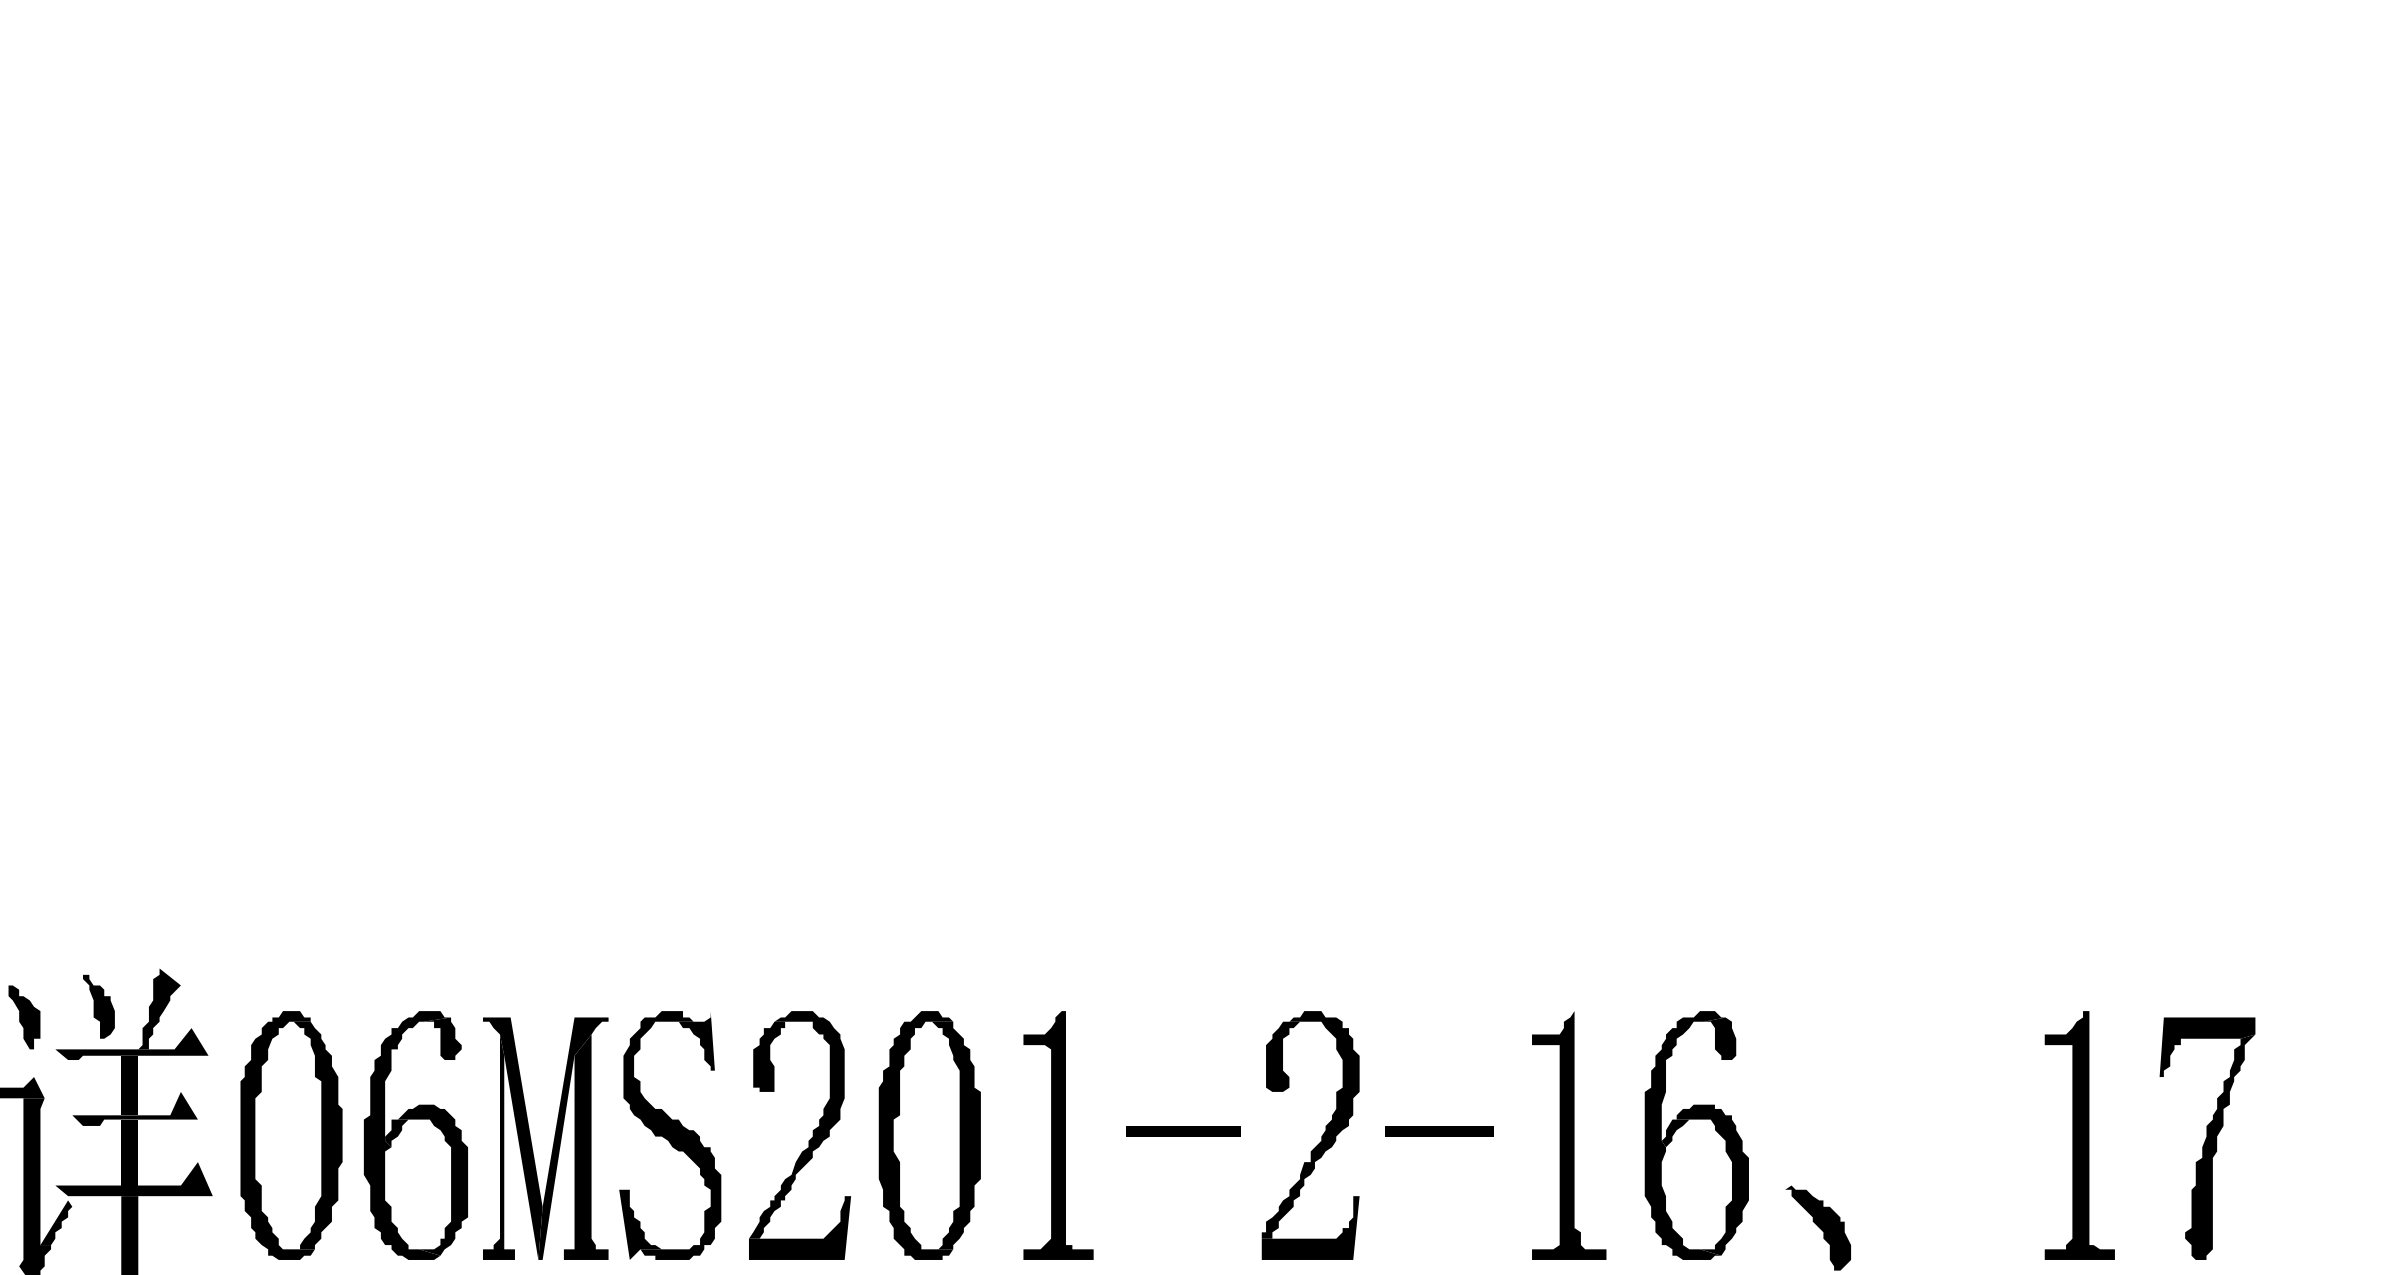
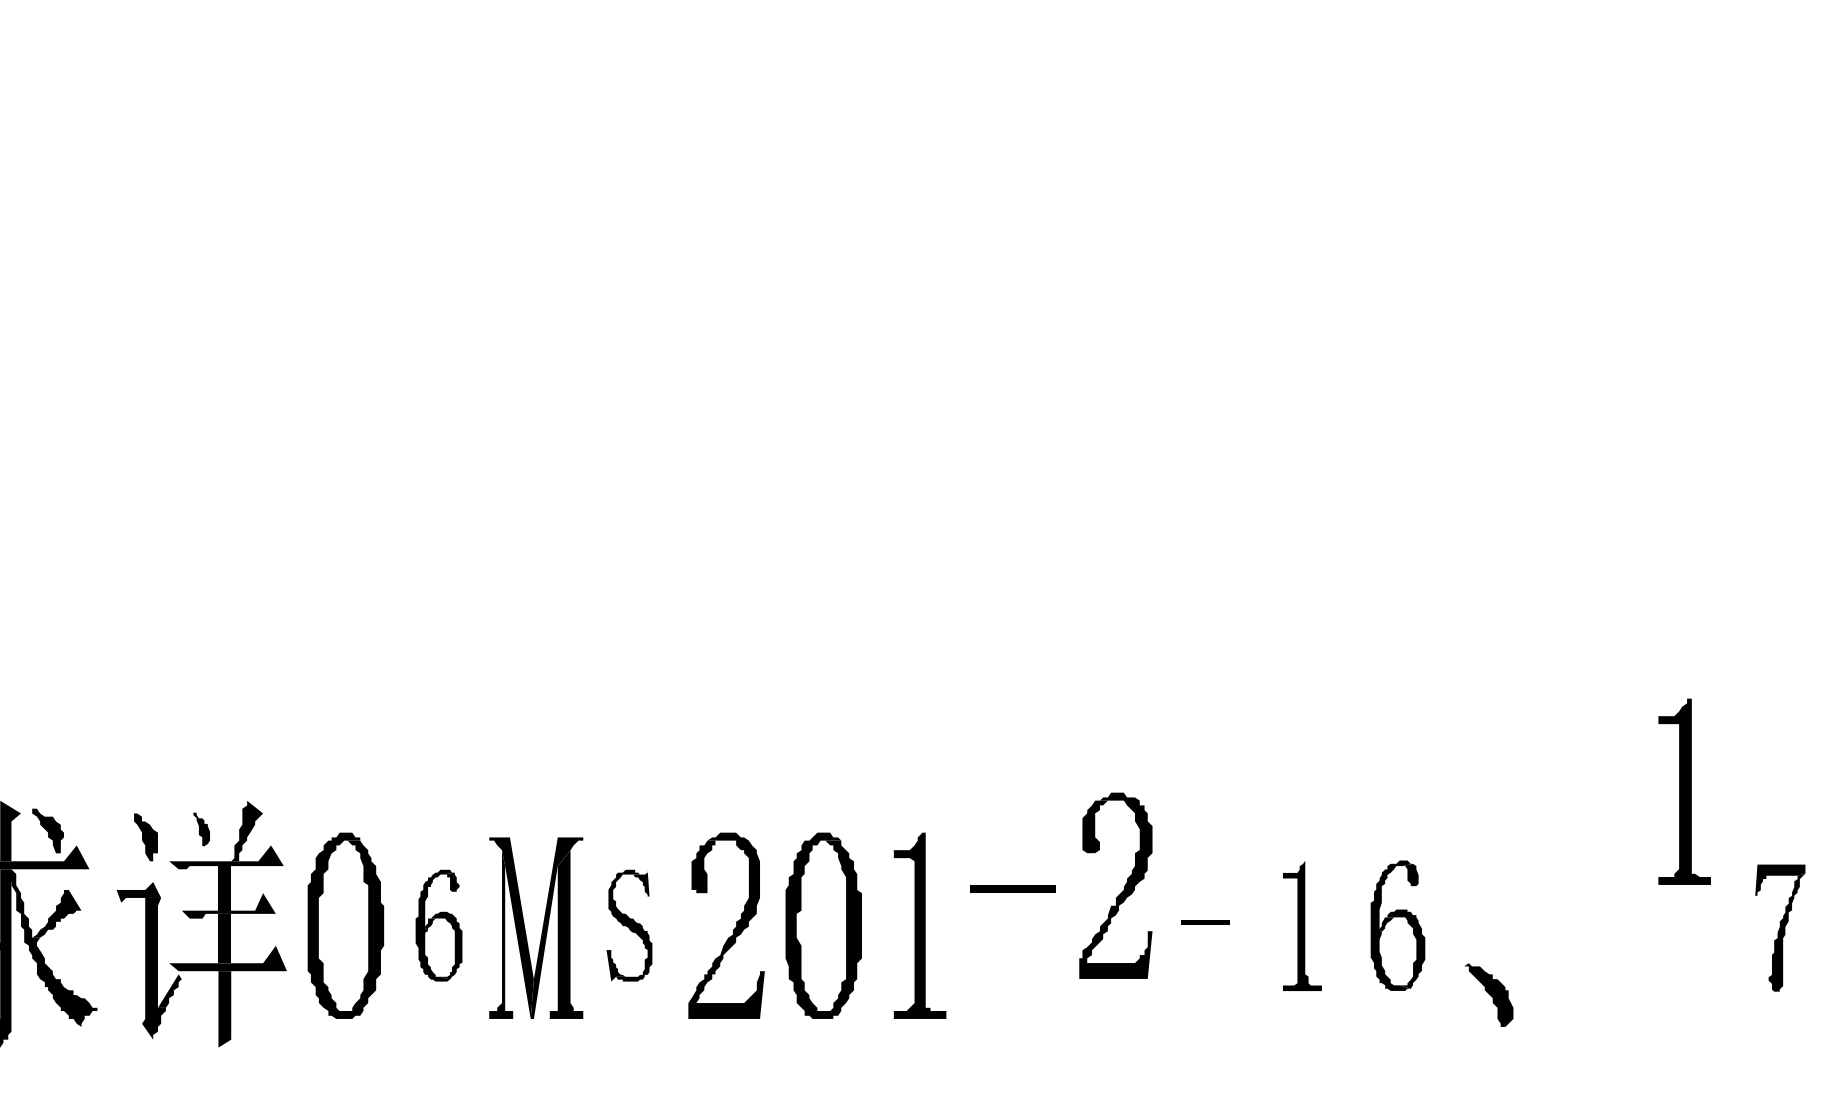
part: (98, 1006) -> (201, 829), size x0.7
part: (1181, 1131) -> (1012, 888), moved
part: (1439, 1131) -> (1205, 922), size x0.6
part: (415, 1135) -> (438, 925), size x0.6
part: (670, 1135) -> (629, 925), size x0.6
part: (1569, 1135) -> (1302, 925), size x0.7
part: (1696, 1135) -> (1397, 925), size x0.7
part: (2079, 1135) -> (1684, 791), moved
part: (1320, 1137) -> (1123, 887), moved
part: (2207, 1137) -> (1780, 927), size x0.7

